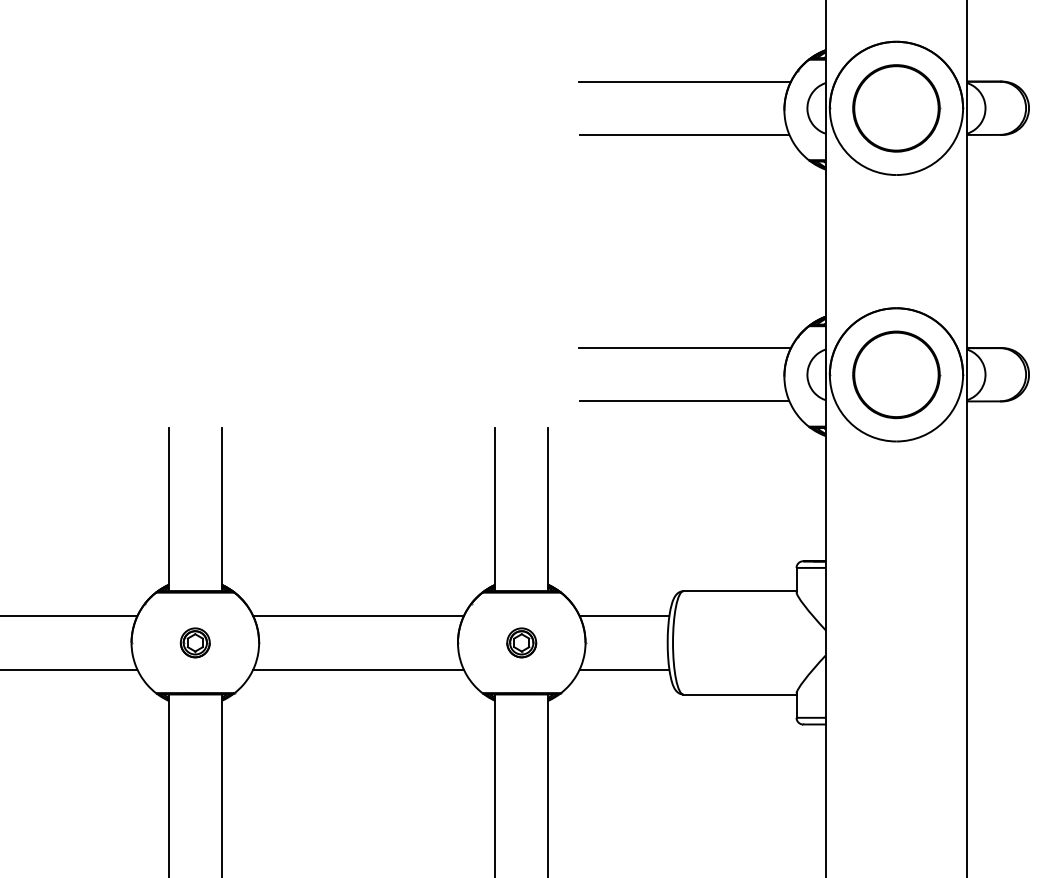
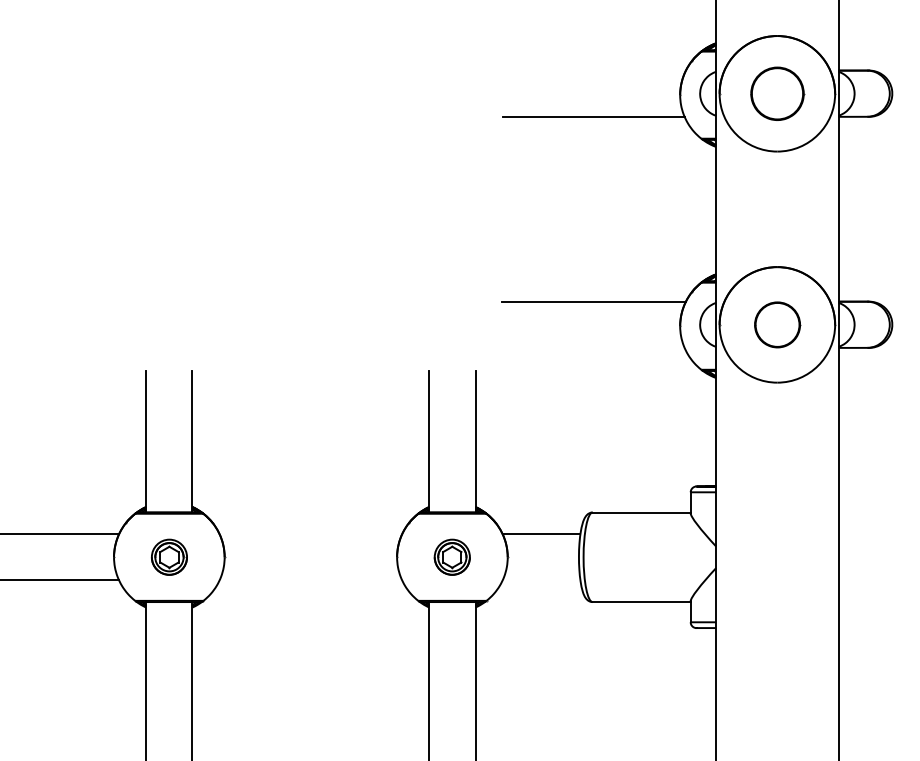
line: (684, 81) -> (593, 70), removed
part: (896, 108) -> (777, 93), size x0.7
part: (896, 374) -> (777, 324), size x0.6
line: (684, 401) -> (593, 347), removed
line: (358, 616) -> (310, 534), removed
part: (194, 642) -> (168, 556), size x1.4
part: (521, 642) -> (452, 556), size x1.4
line: (358, 669) -> (310, 580), removed
line: (624, 669) -> (541, 580), removed

